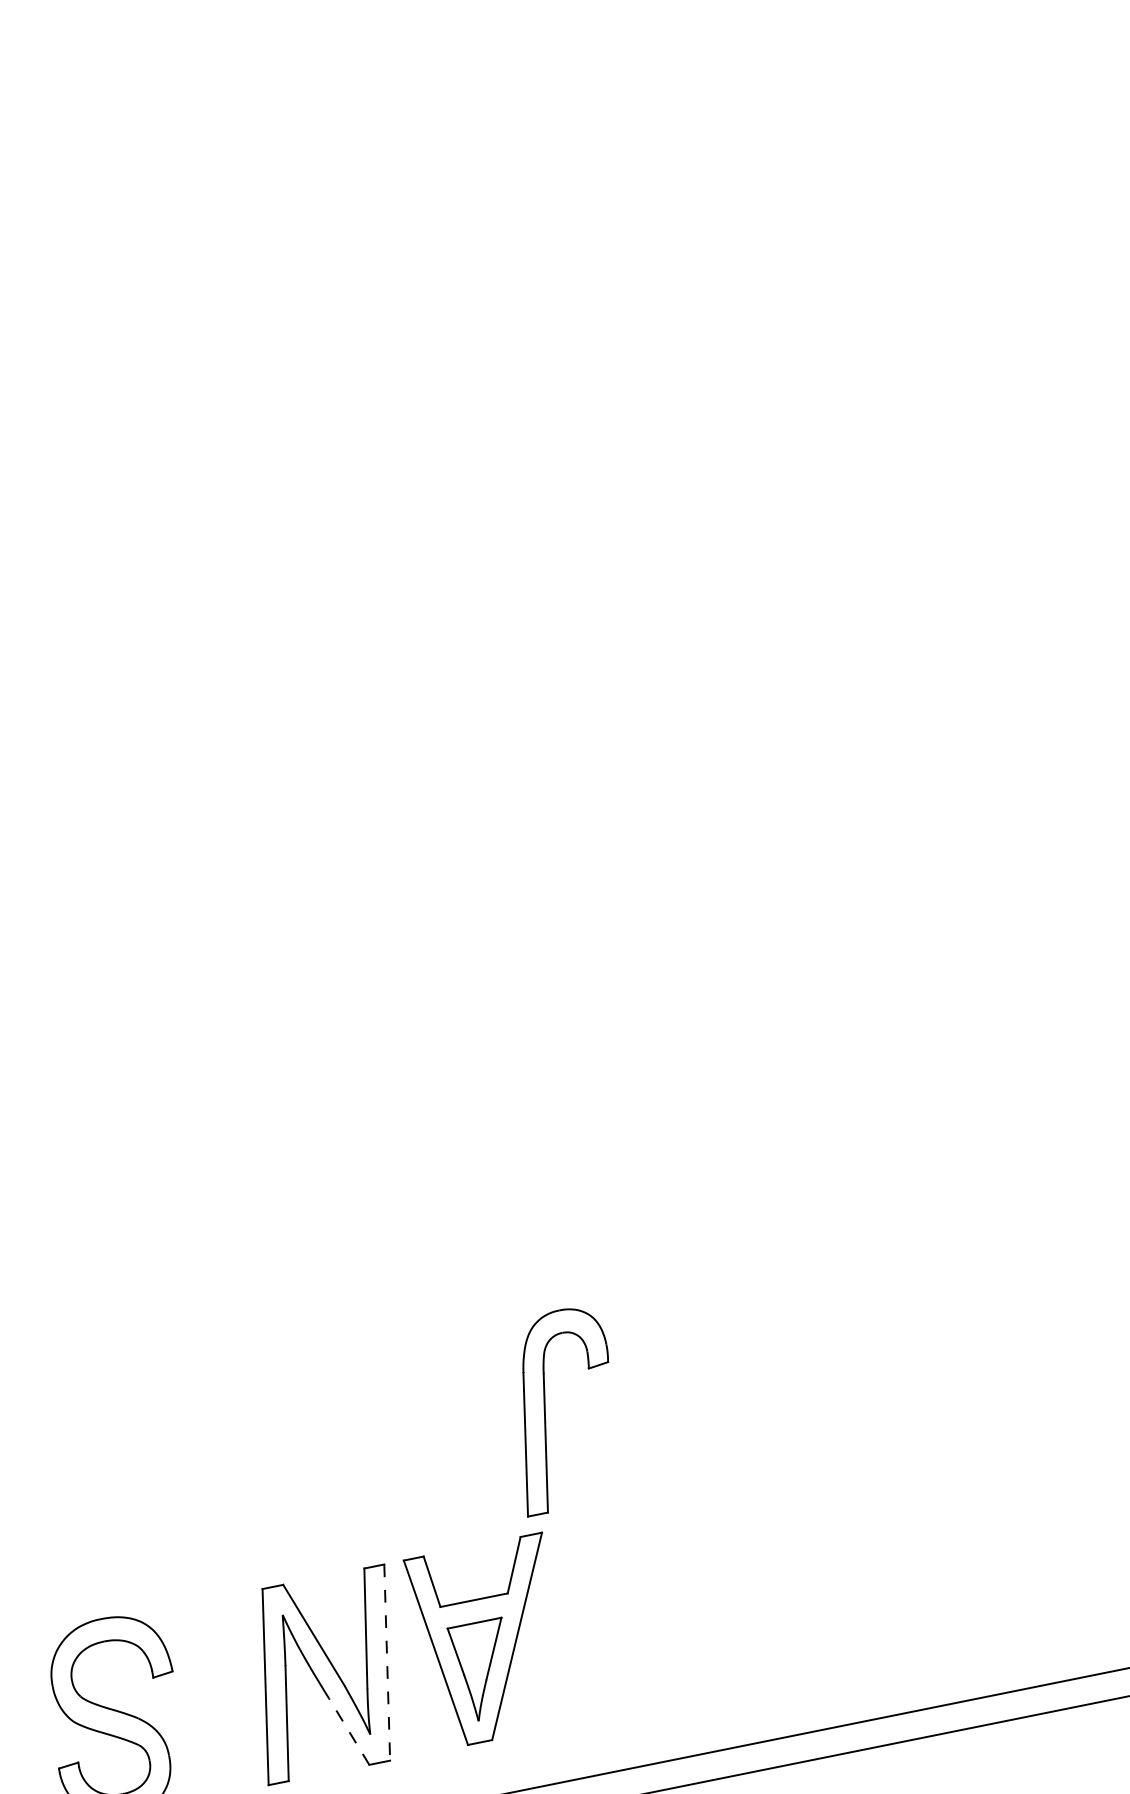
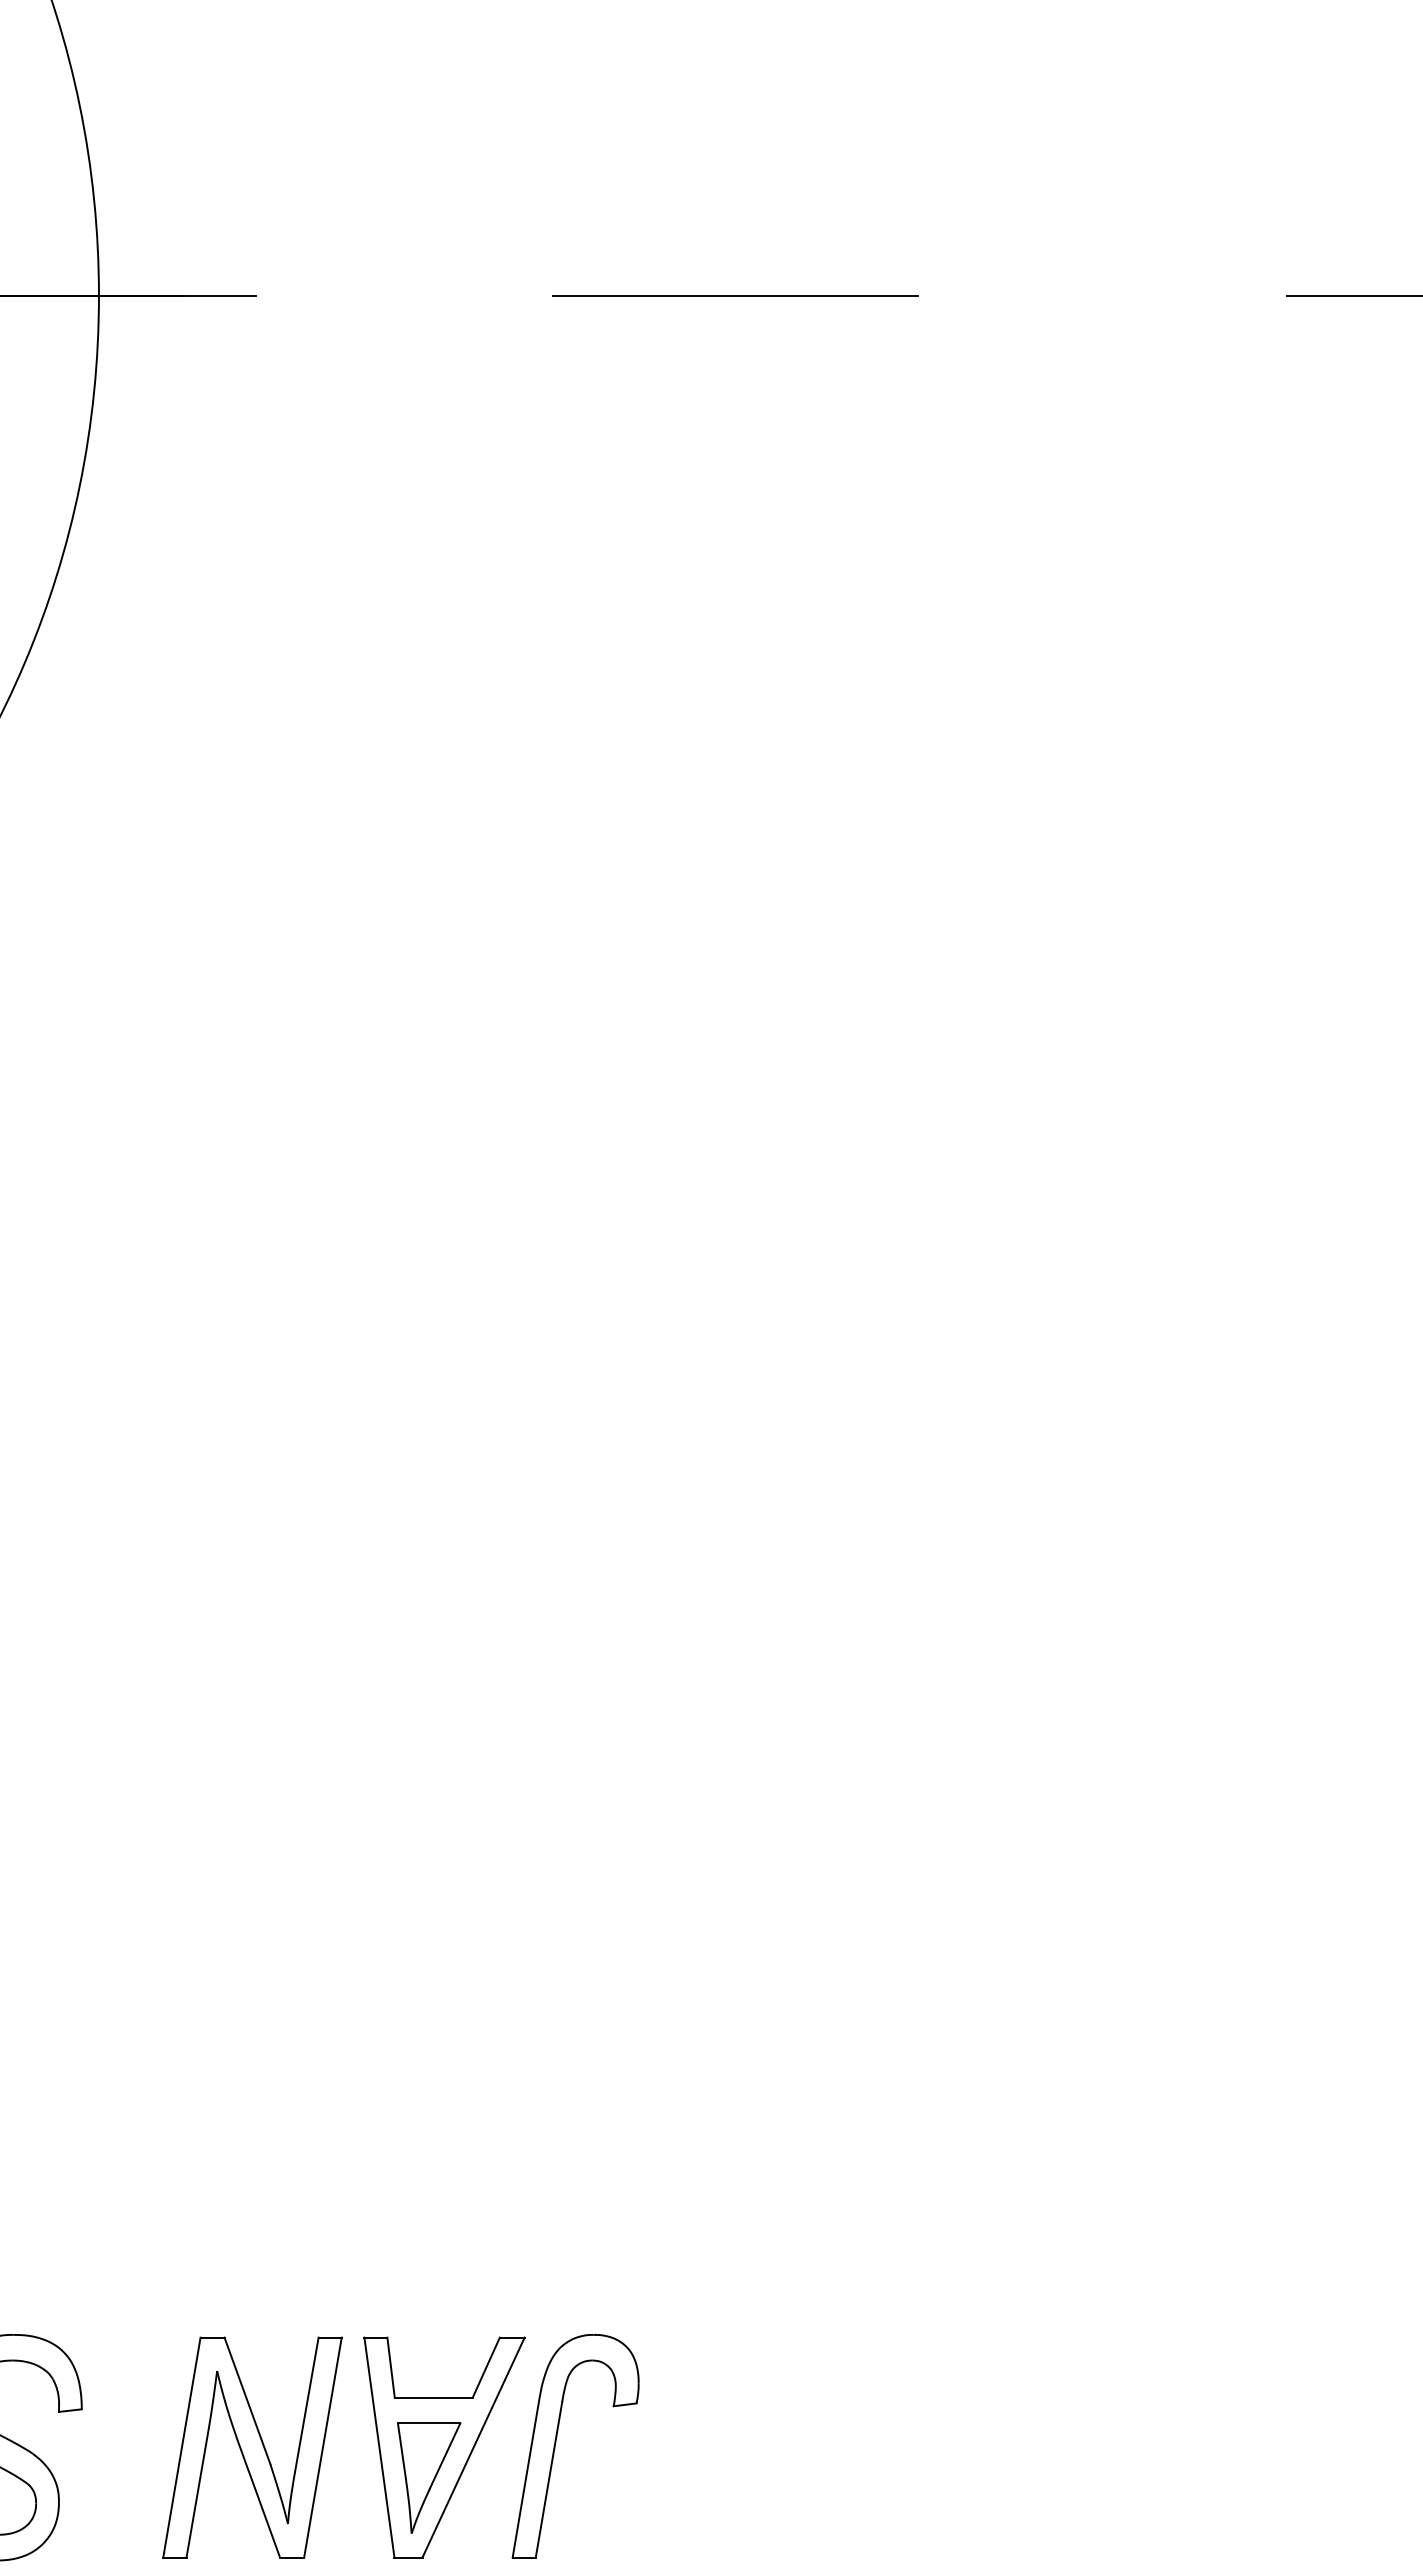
part: (545, 1410) -> (556, 2443), moved
line: (386, 1662) -> (322, 2447), dashed -> solid
line: (348, 1731) -> (264, 2515), dashed -> solid

